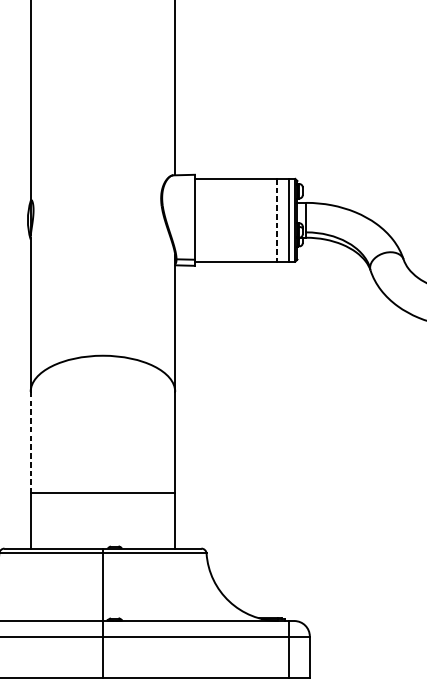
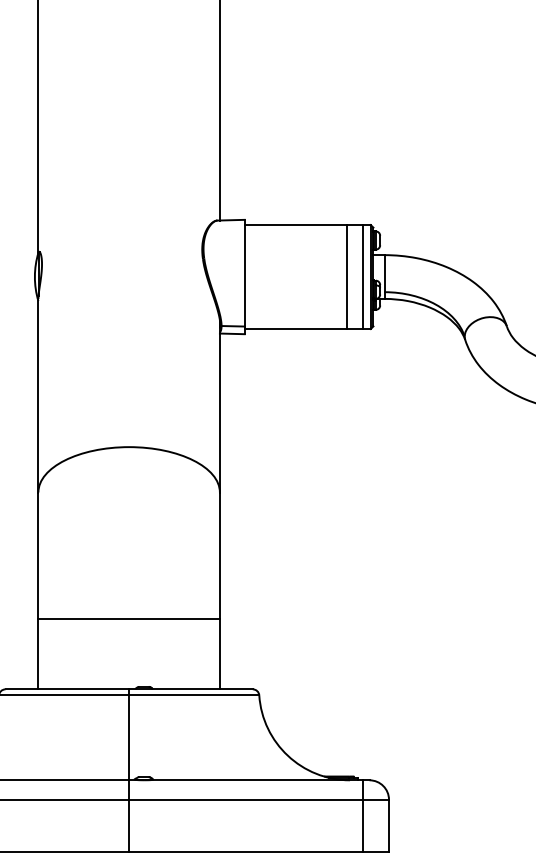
line: (276, 220) -> (347, 277), dashed -> solid
line: (30, 442) -> (38, 556), dashed -> solid

